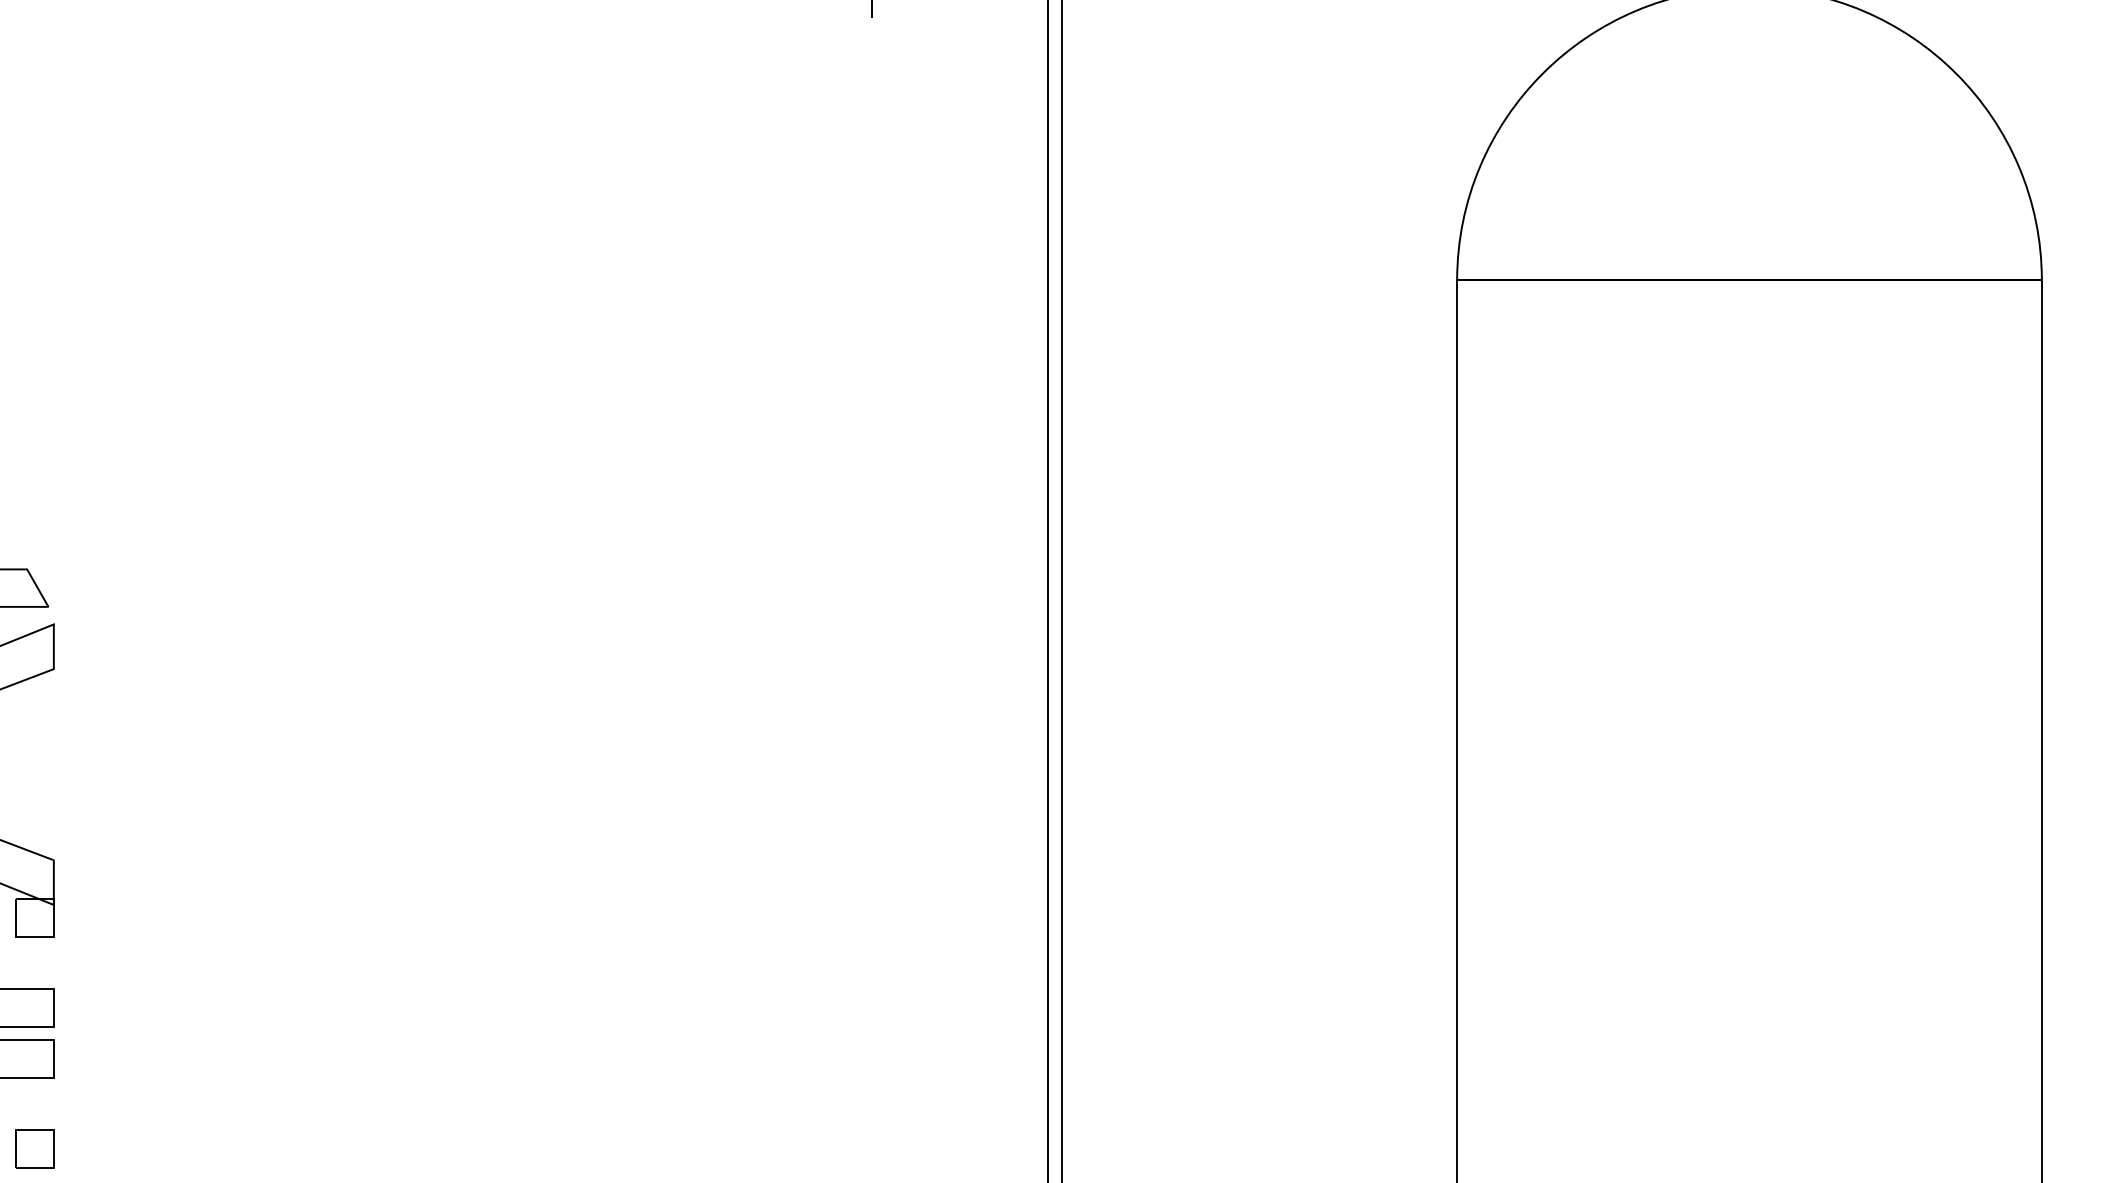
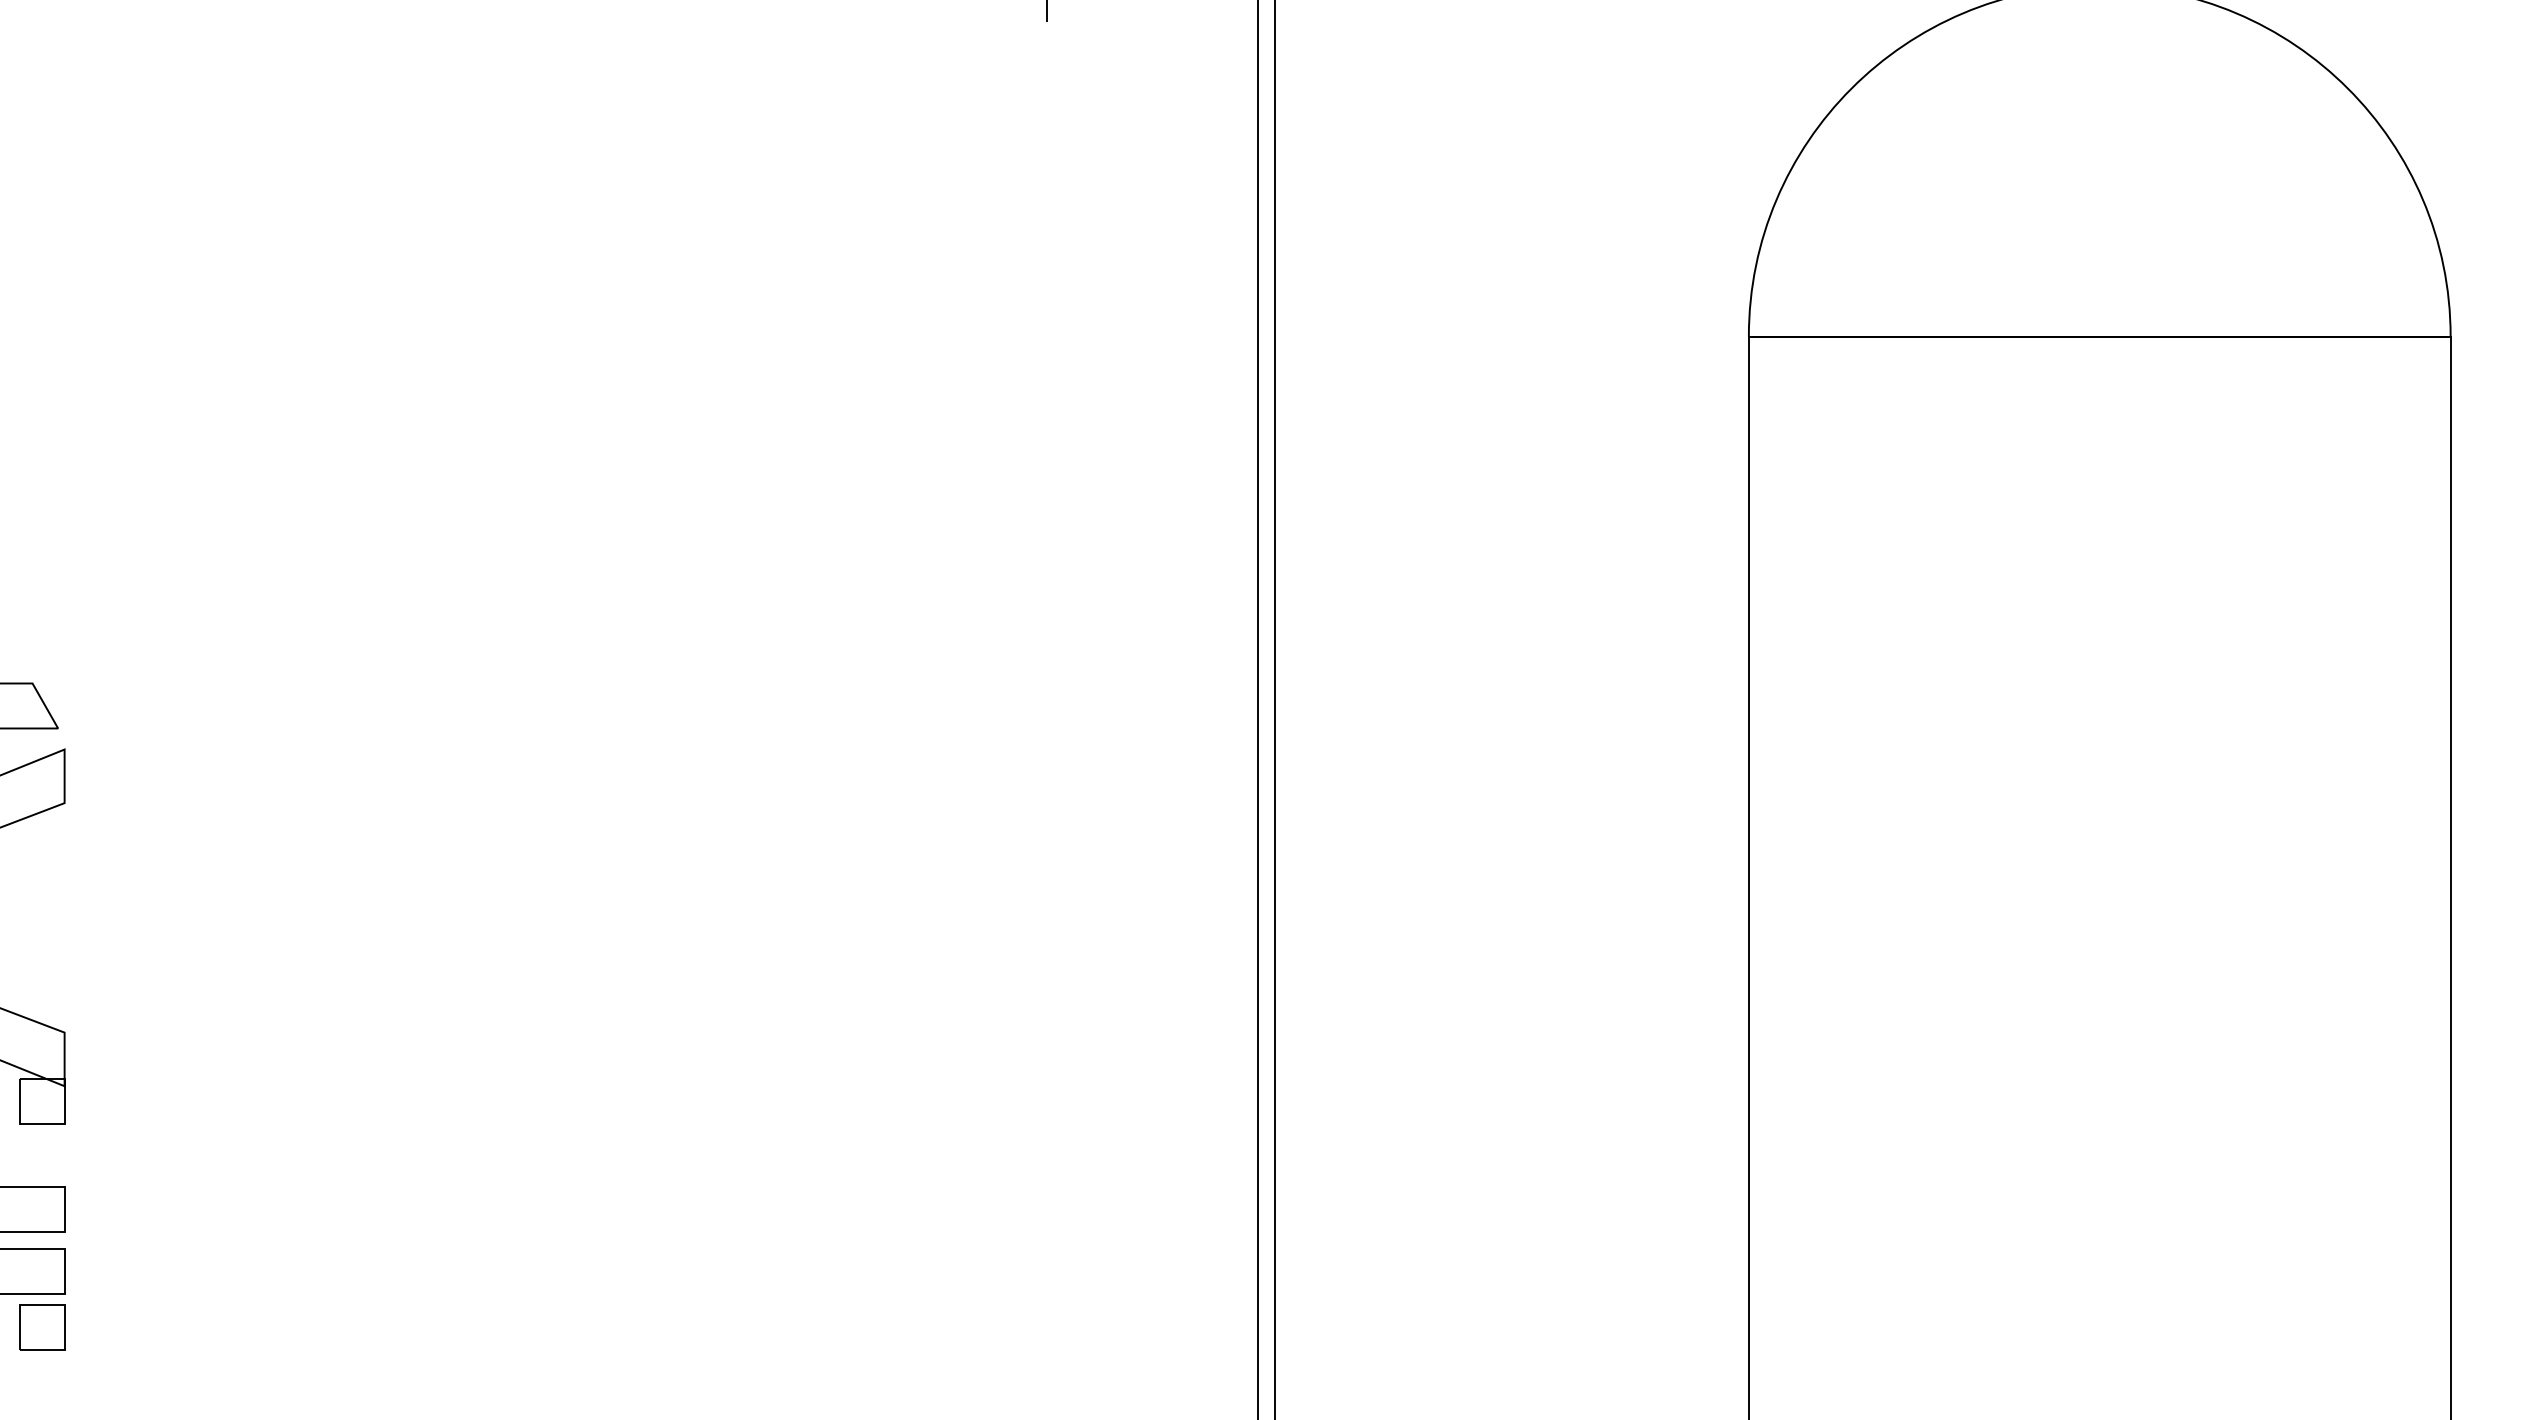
part: (34, 1148) -> (41, 1326), moved

